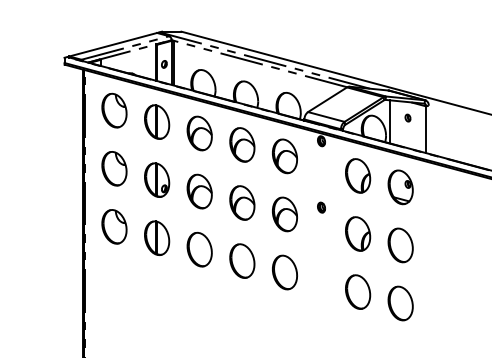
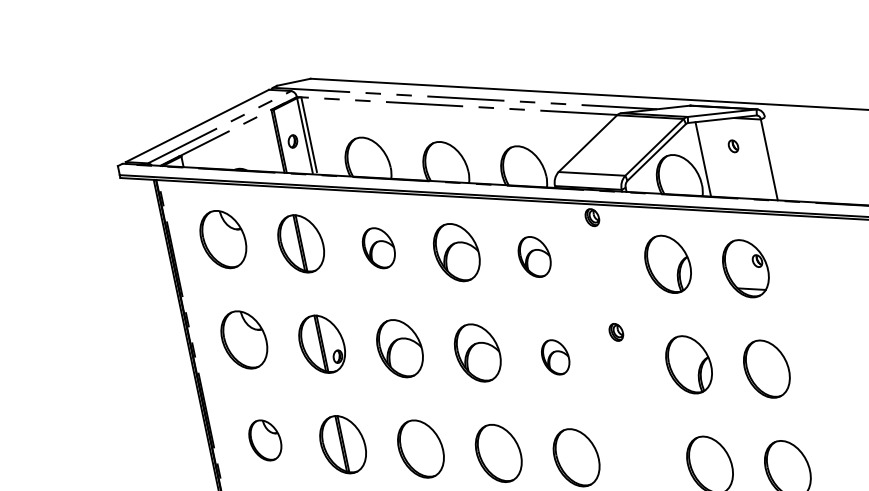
part: (199, 133) -> (378, 248), size x0.7
part: (284, 156) -> (533, 257), size x0.7
part: (284, 214) -> (554, 357), size x0.6
part: (114, 226) -> (265, 439), size x0.7

